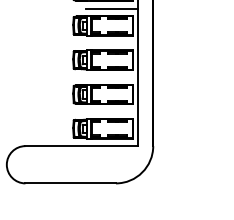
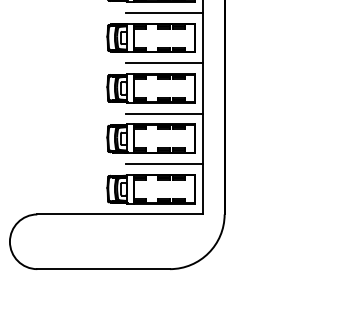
line: (111, 42) -> (163, 62), added
line: (111, 77) -> (163, 113), added
line: (111, 111) -> (163, 163), added

